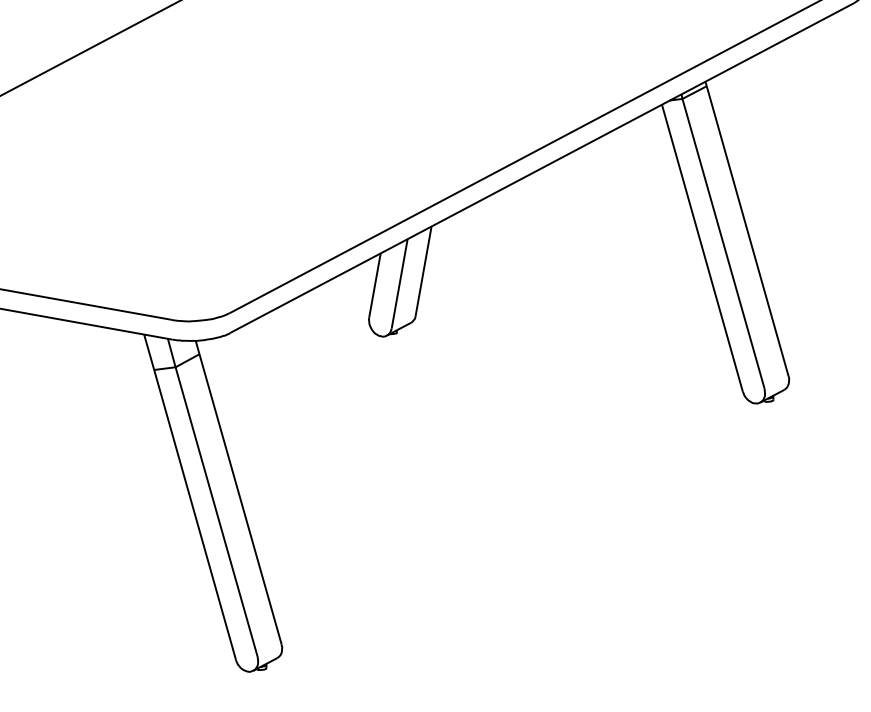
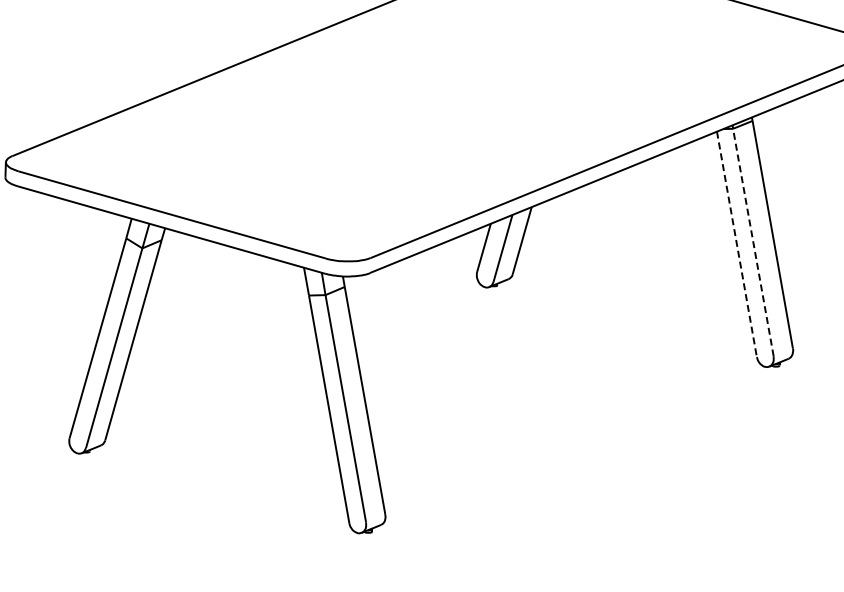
line: (723, 243) -> (753, 242), solid -> dashed
line: (703, 248) -> (737, 244), solid -> dashed

